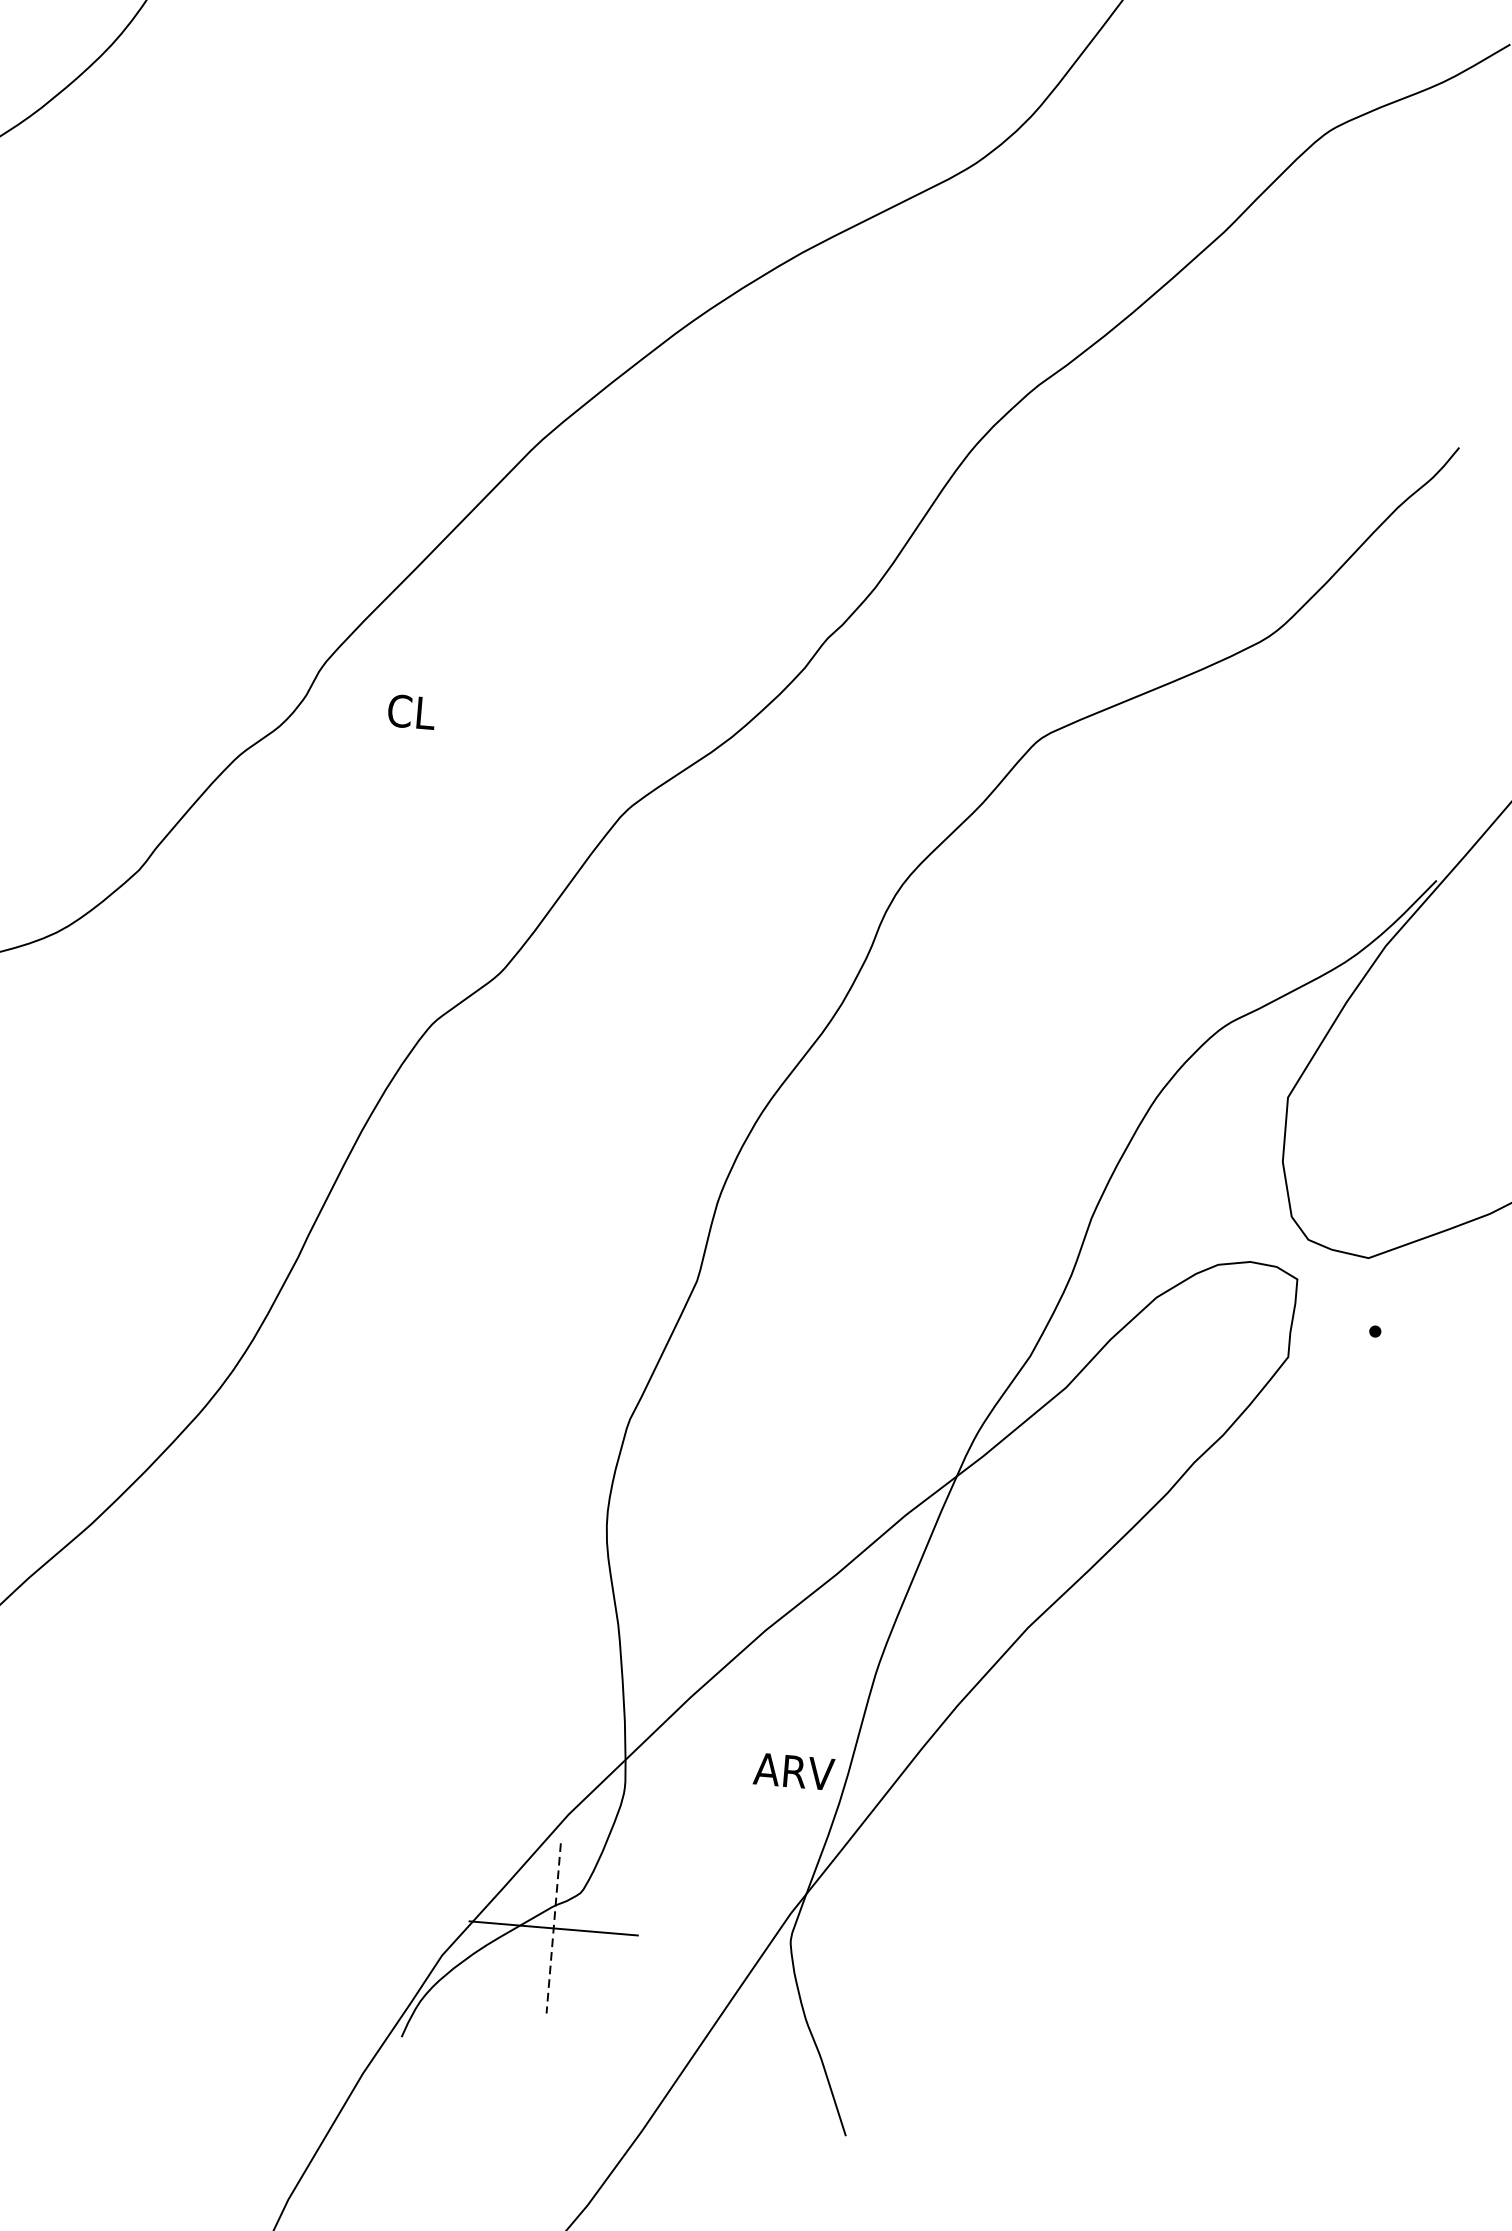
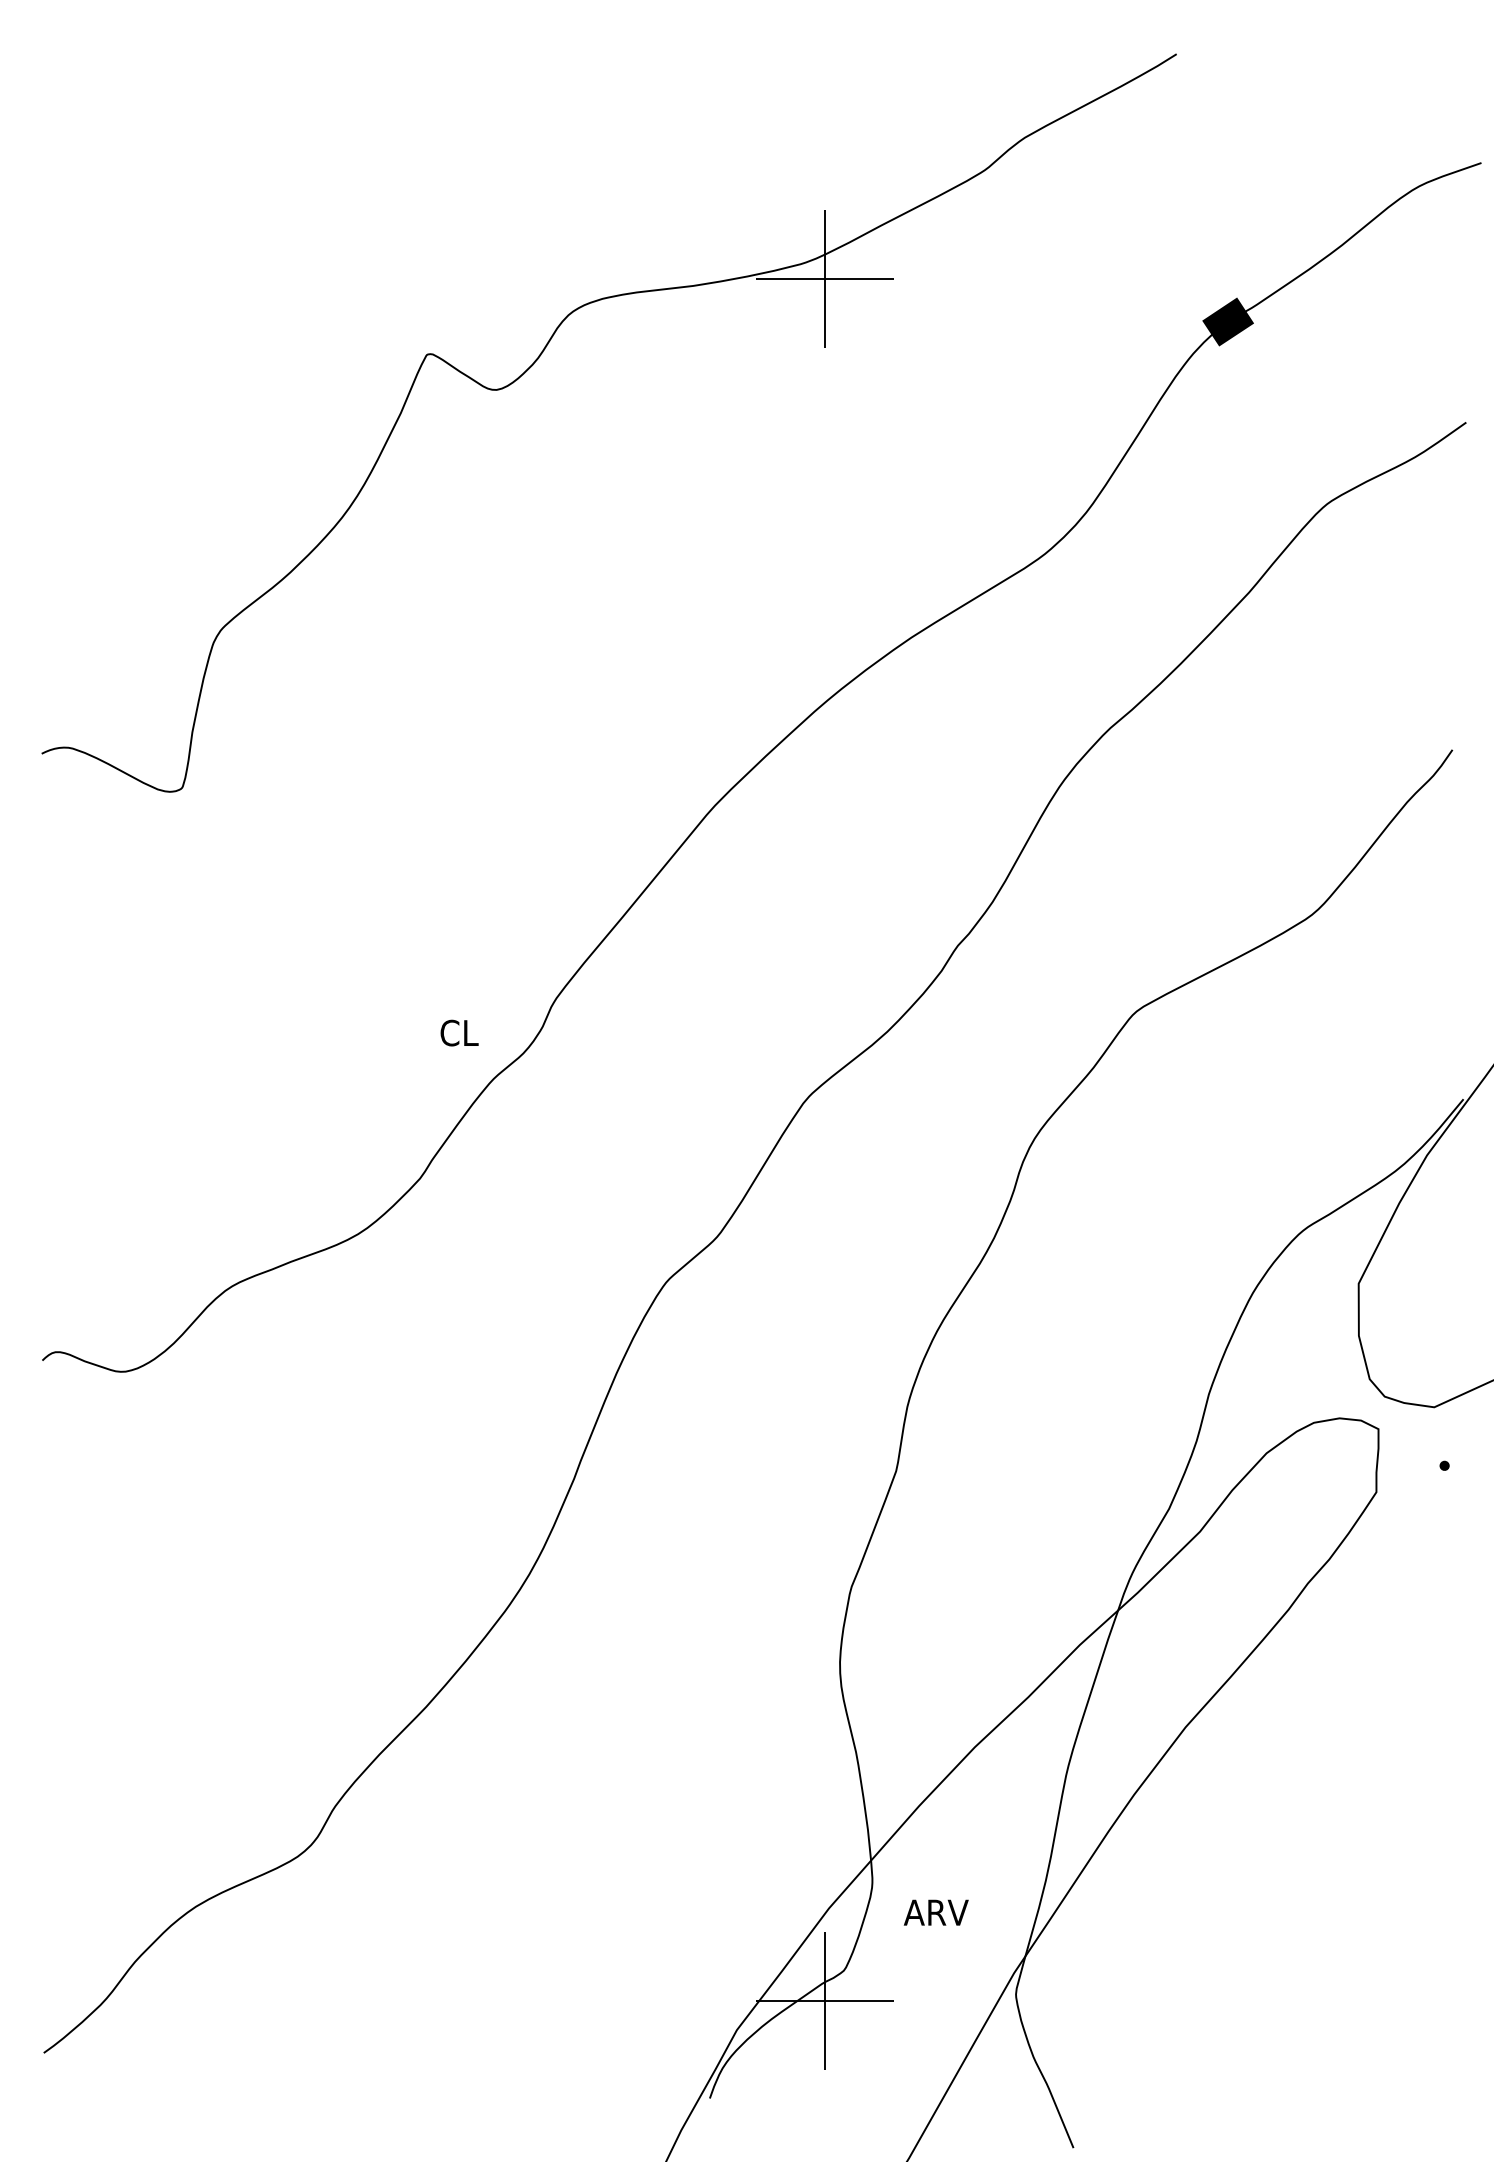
text: (411, 711) -> (459, 1032), moved
text: (793, 1771) -> (935, 1912), moved
line: (553, 1927) -> (824, 2000), dashed -> solid

